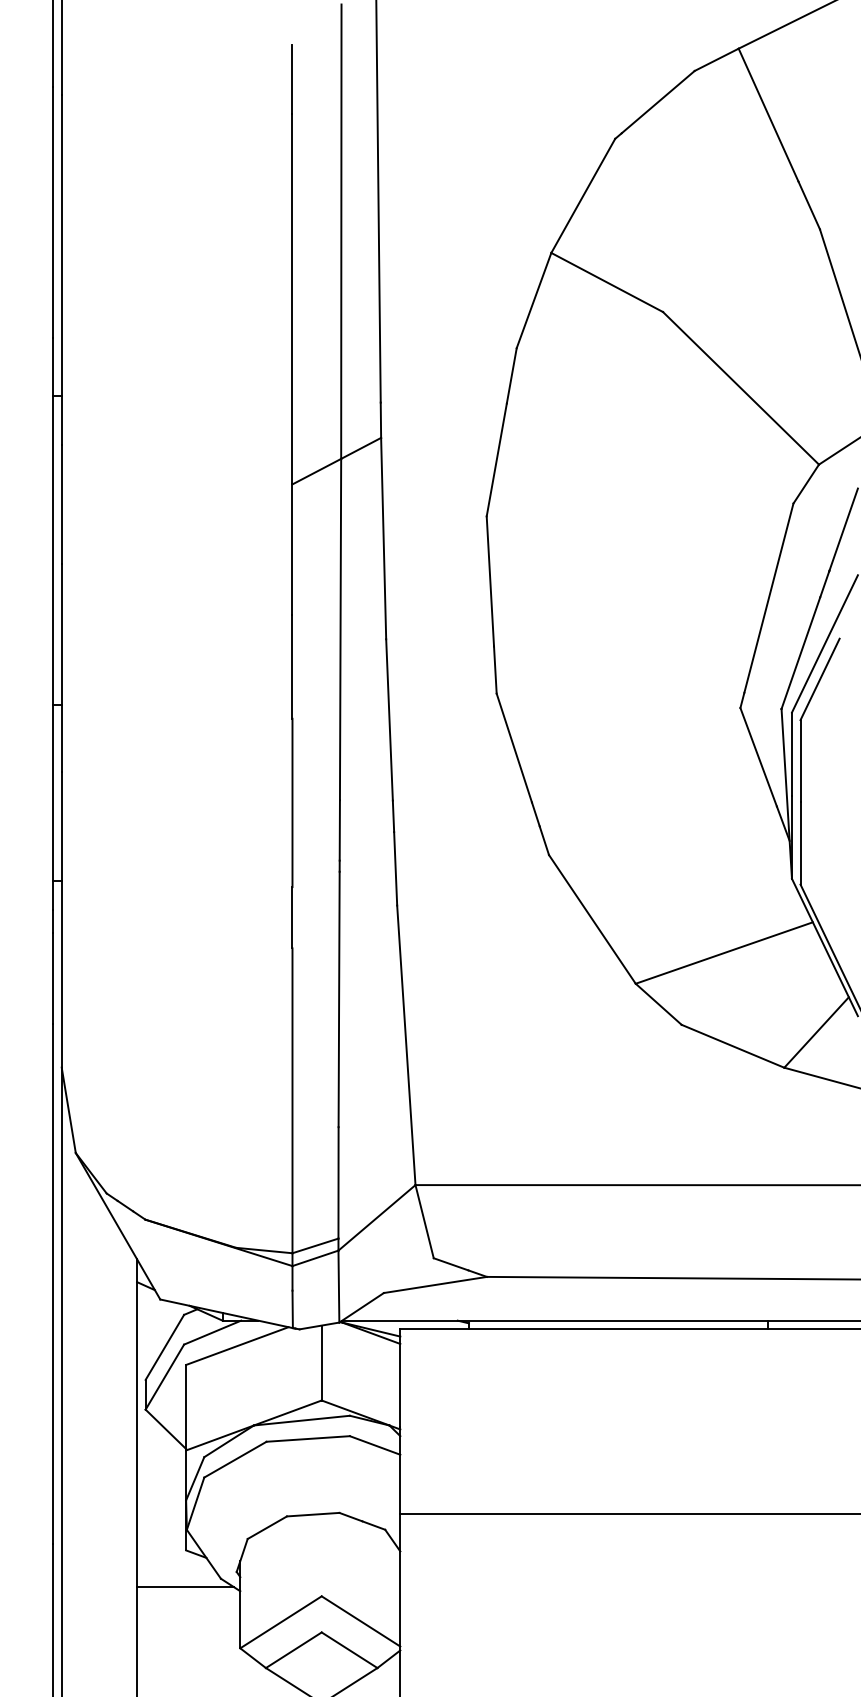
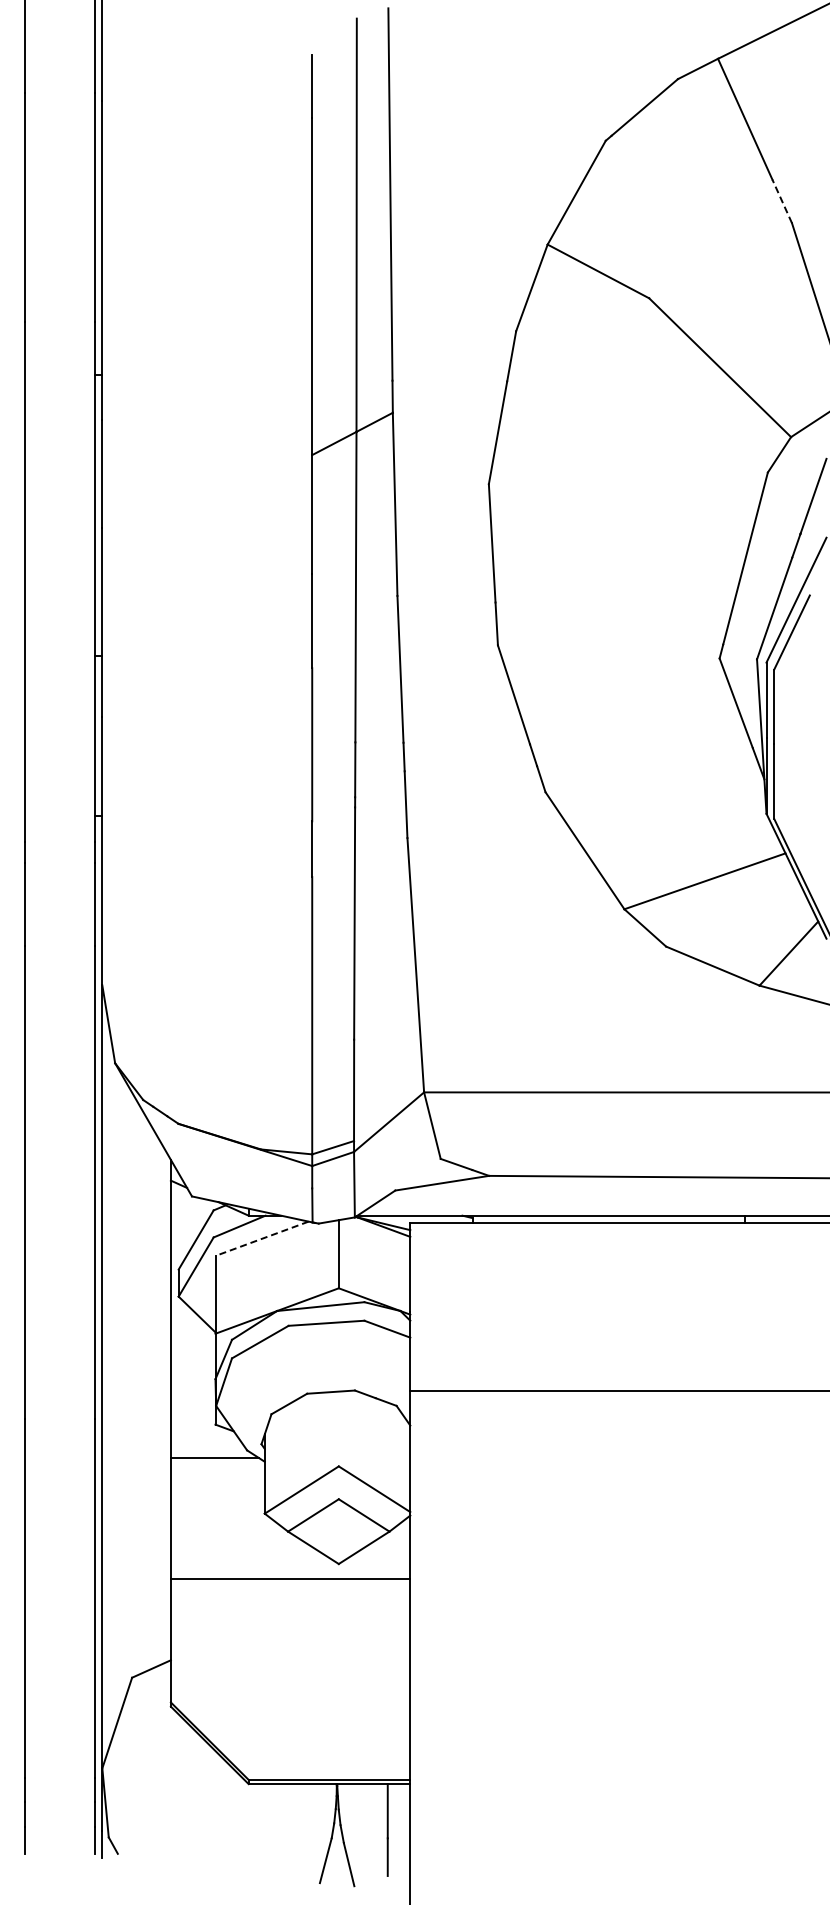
line: (809, 205) -> (782, 201), solid -> dashed
line: (237, 1345) -> (262, 1238), solid -> dashed

